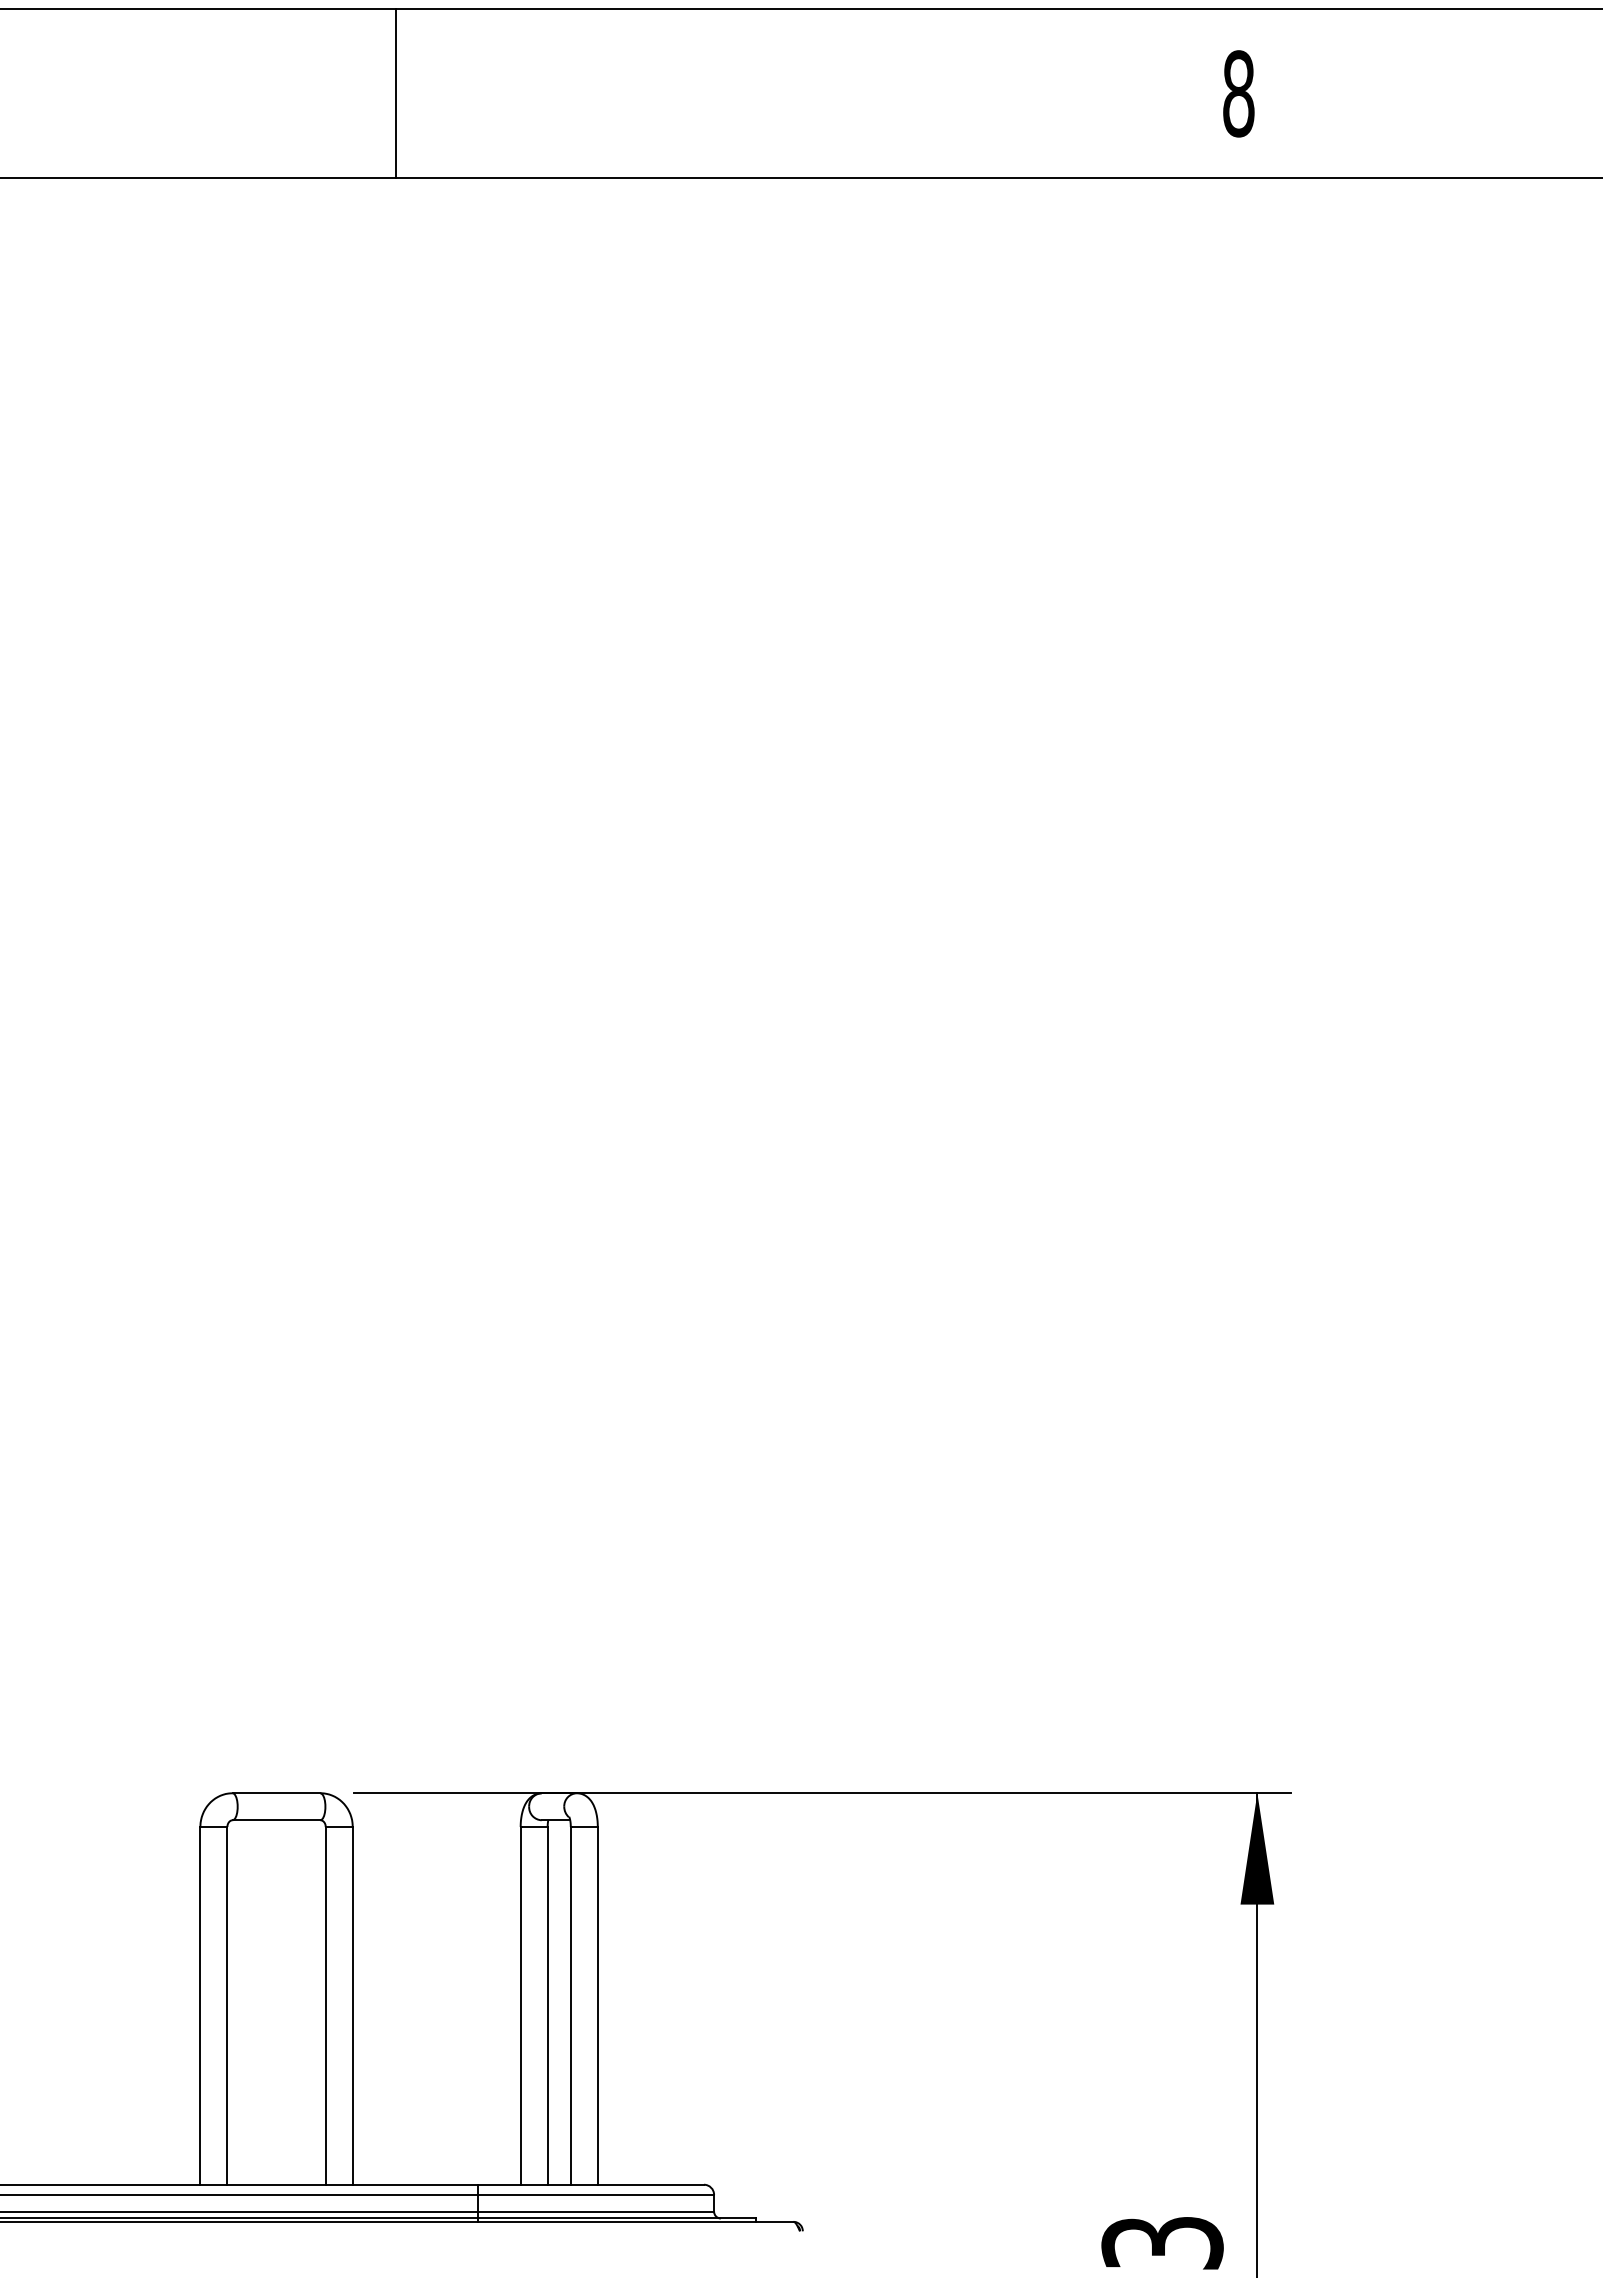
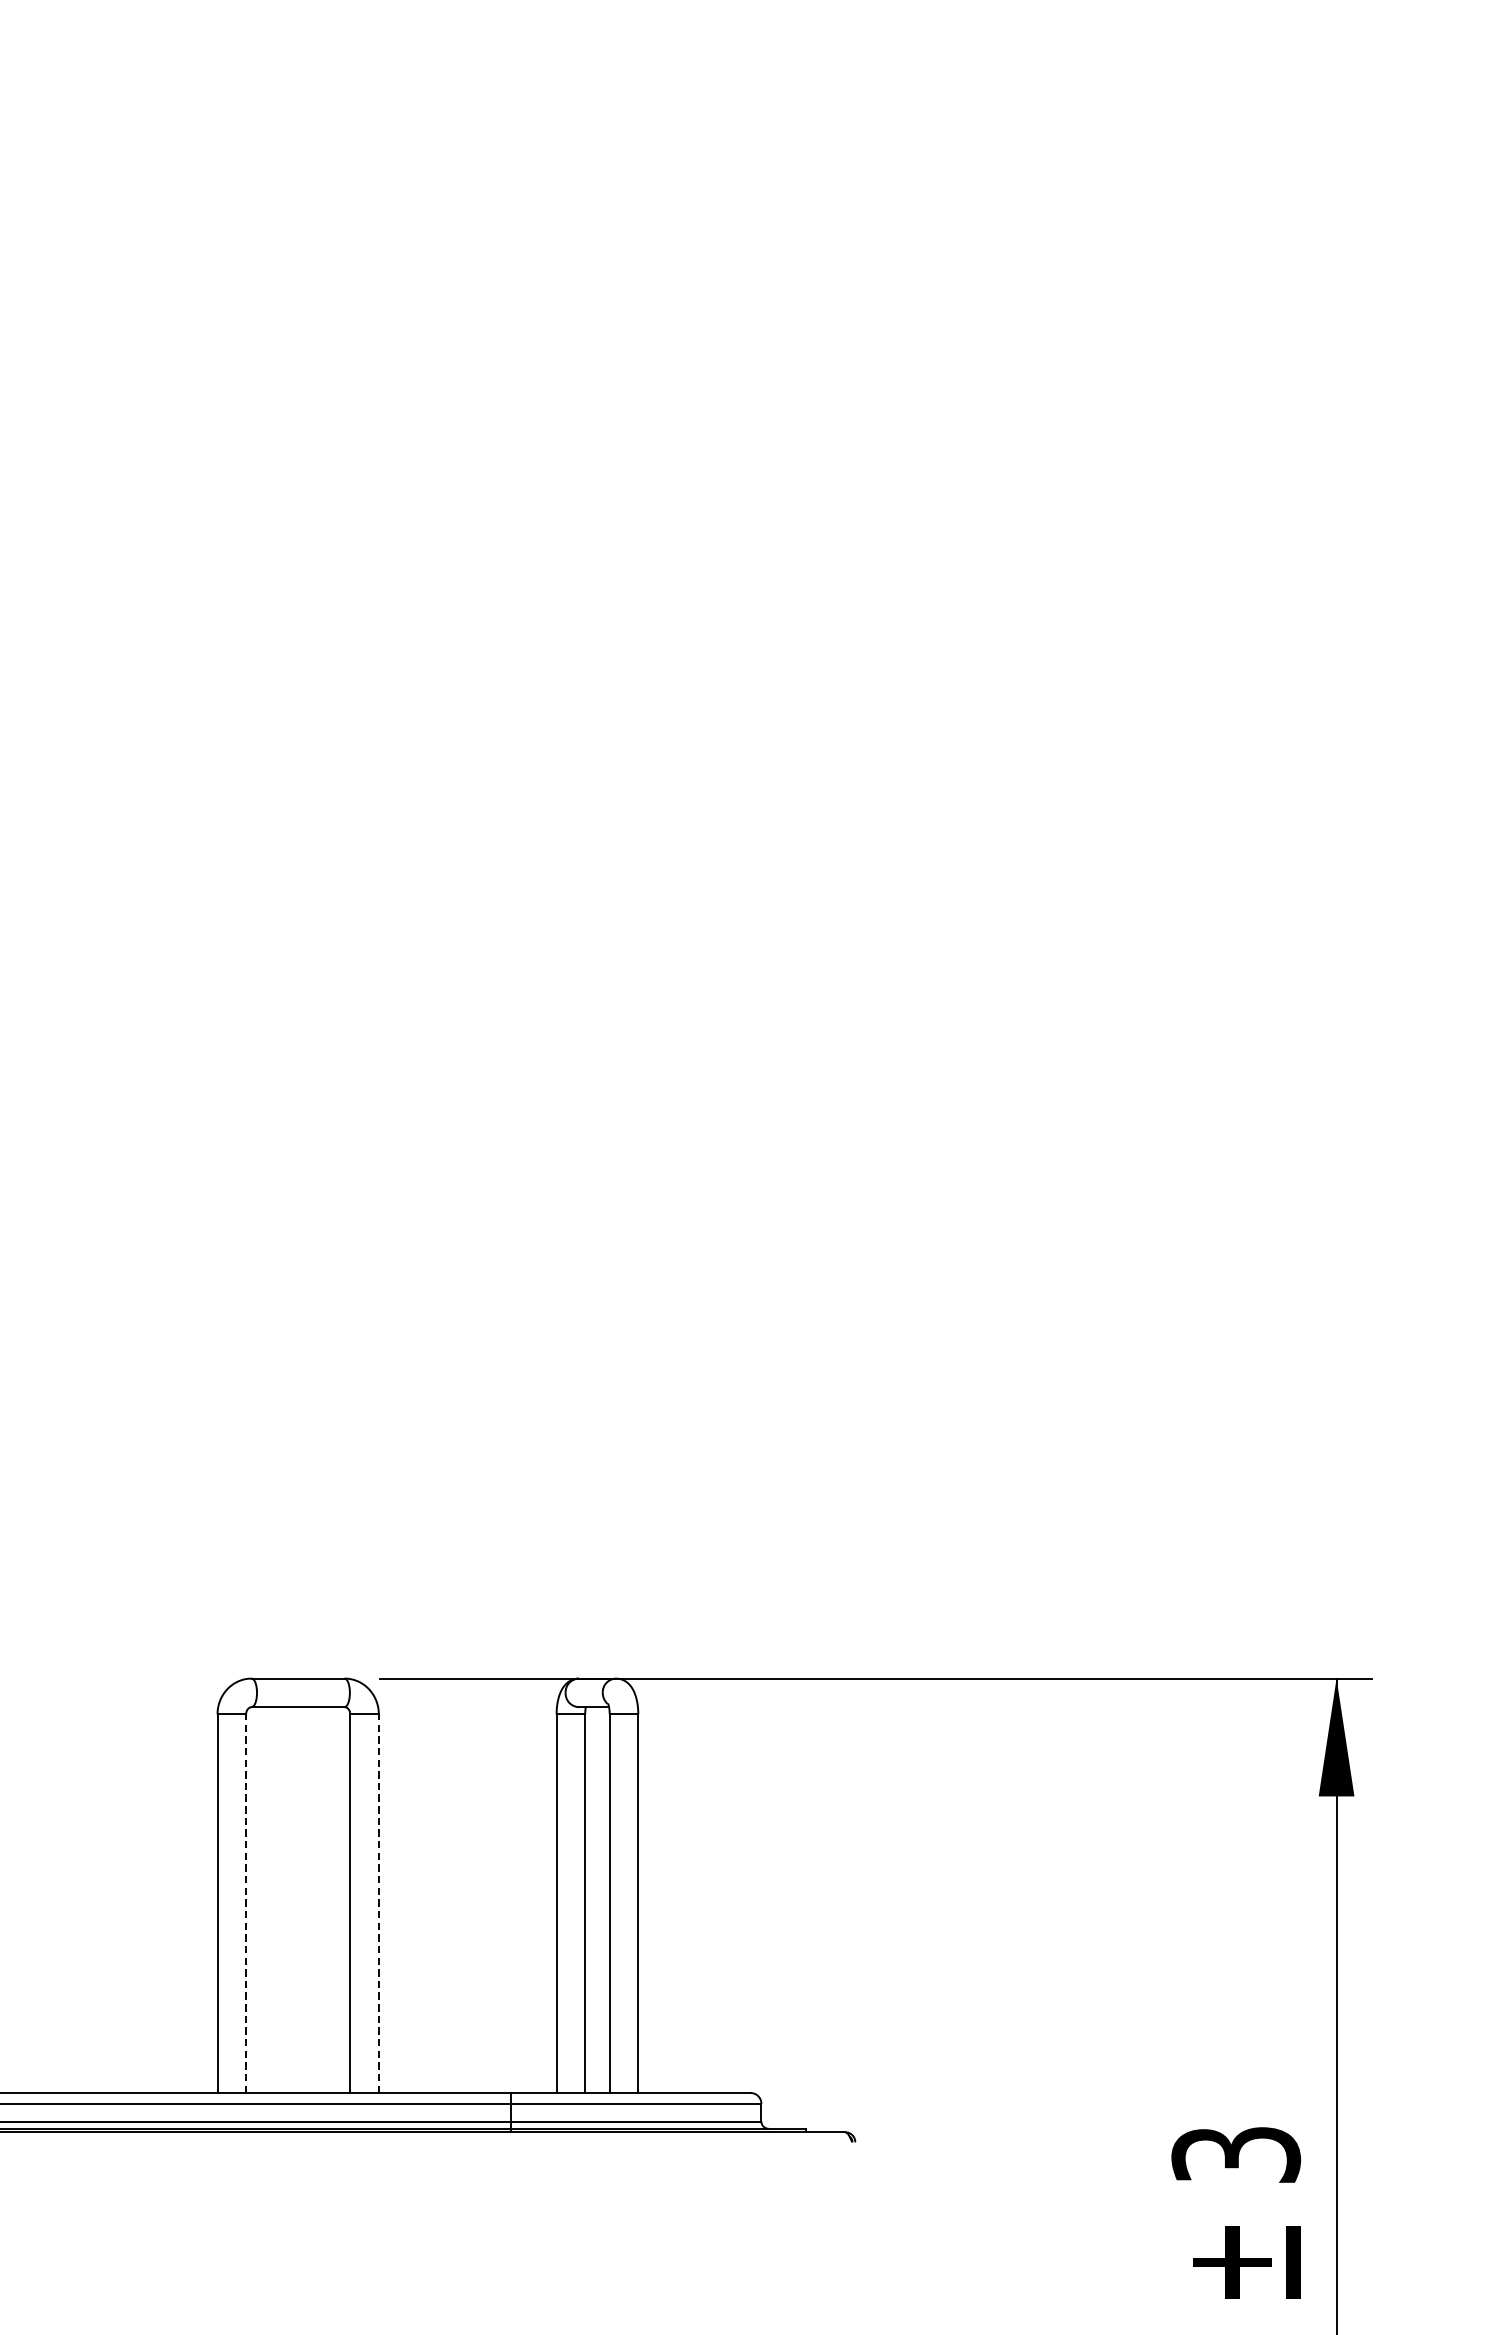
line: (227, 2005) -> (246, 1903), solid -> dashed
line: (352, 2005) -> (378, 1903), solid -> dashed

